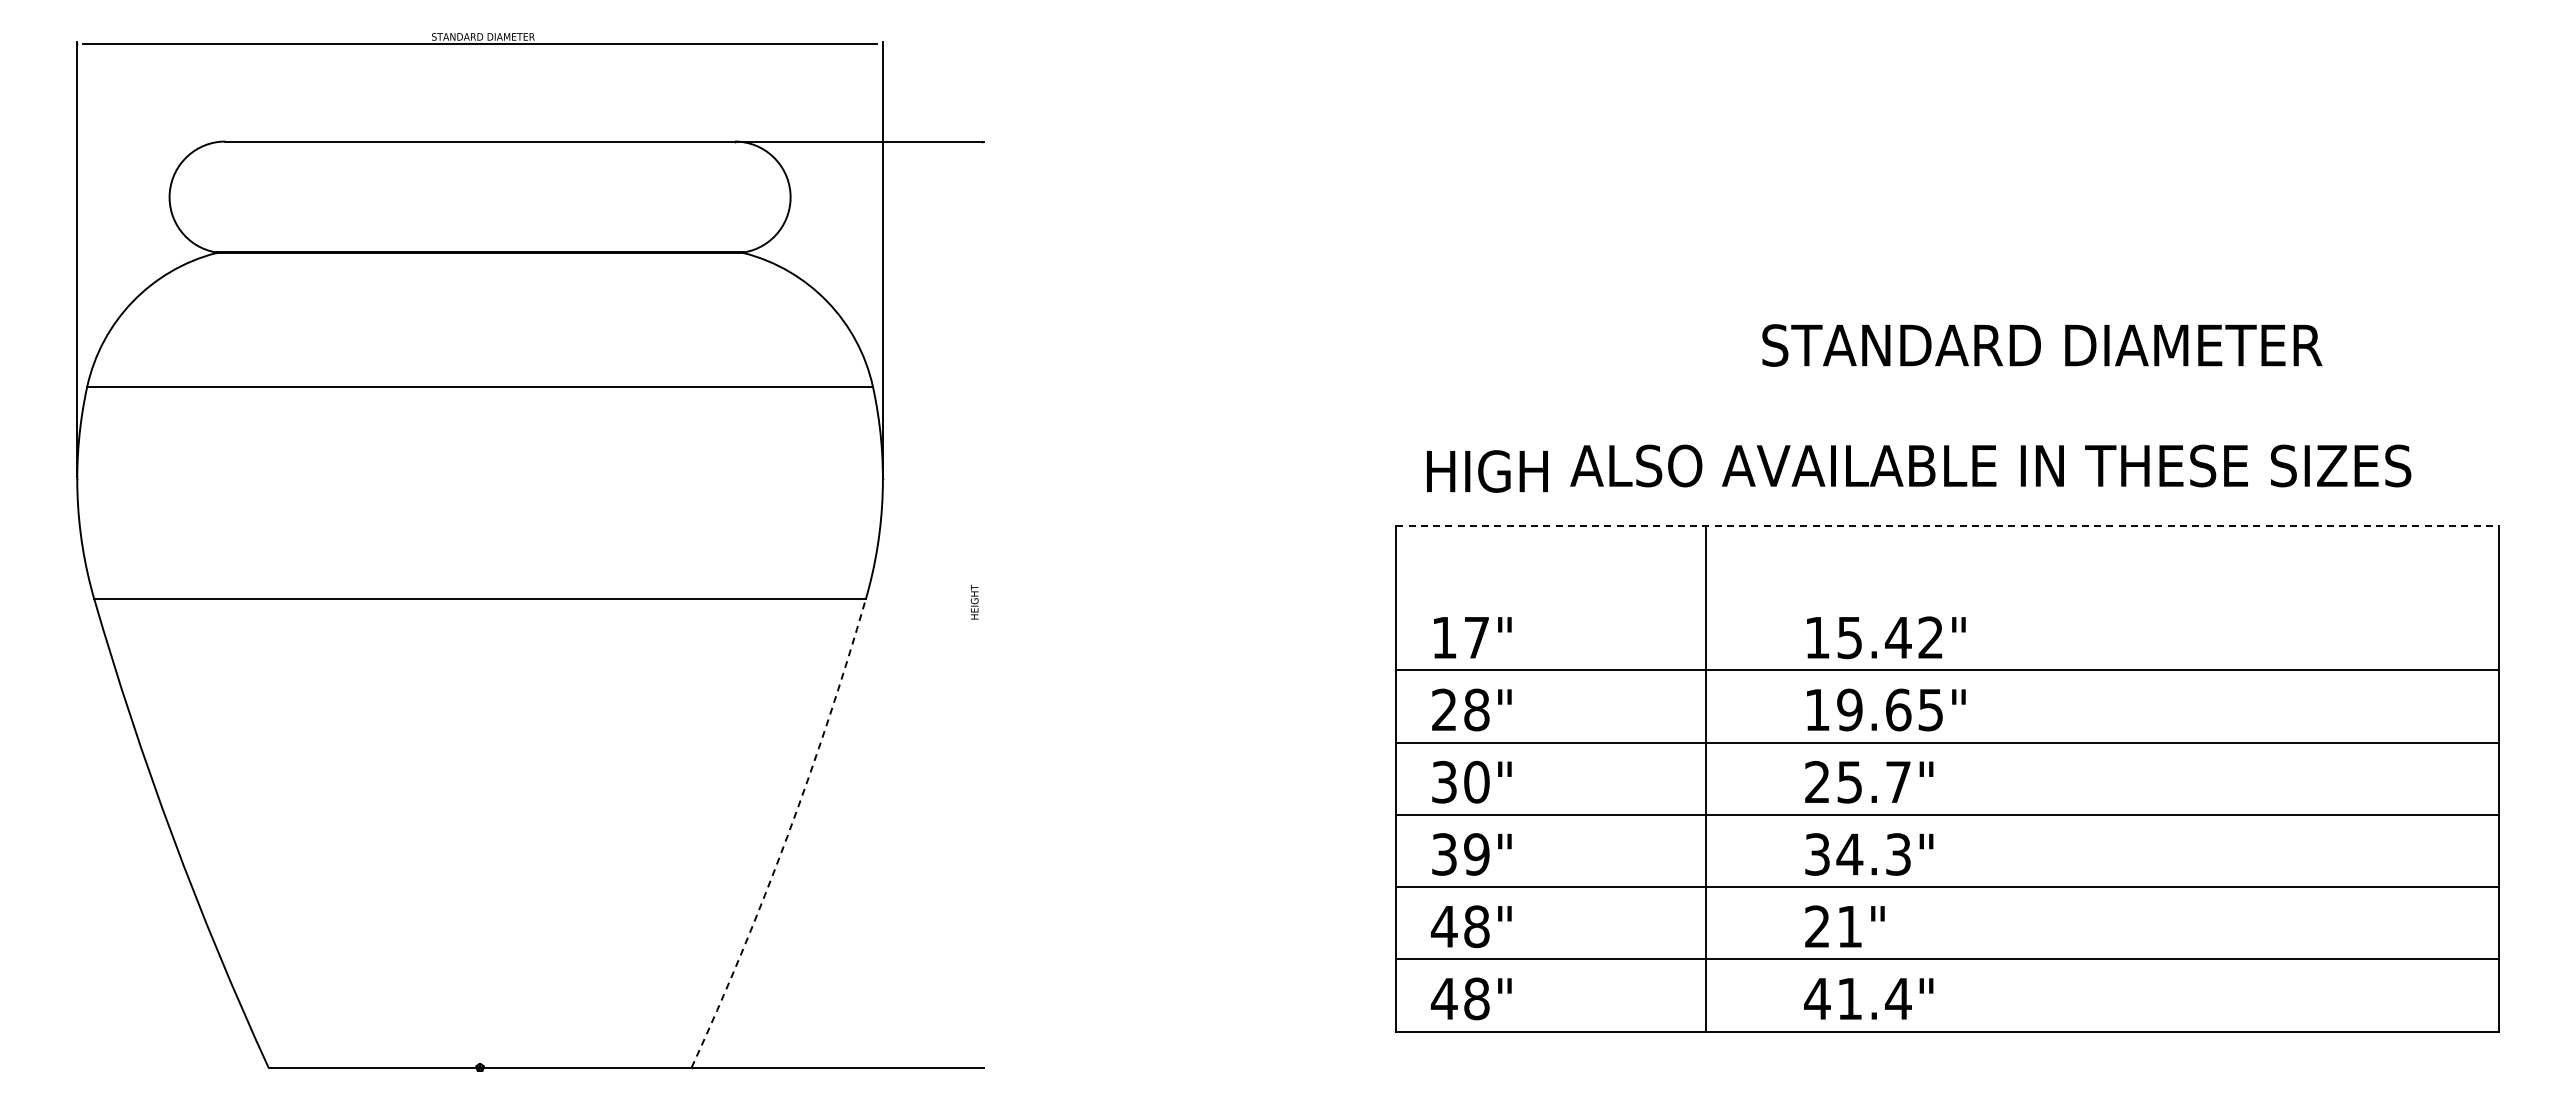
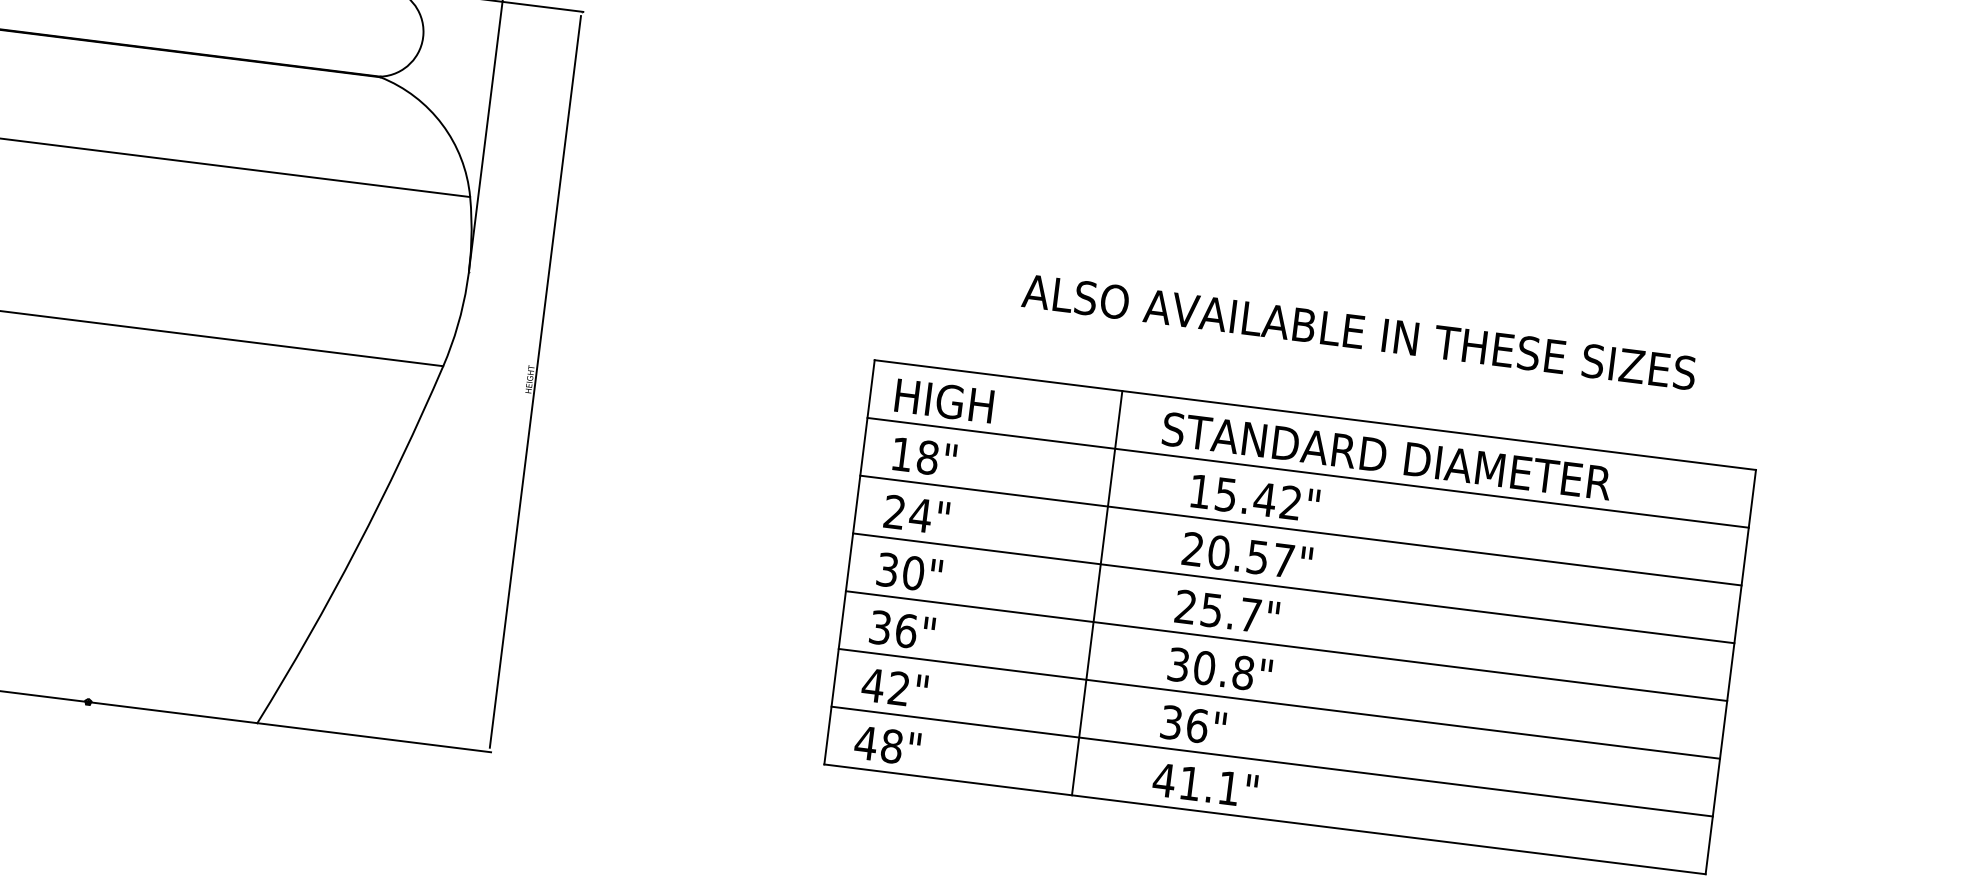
text: (2042, 345) -> (1387, 456), moved
text: (1990, 465) -> (1358, 331), moved
text: (1487, 471) -> (944, 401), moved
line: (1948, 525) -> (1316, 414), dashed -> solid
line: (1947, 598) -> (1308, 473), added
line: (981, 604) -> (535, 381), added
text: (1476, 637) -> (927, 457), 17" -> 18"
text: (1476, 709) -> (920, 515), 28" -> 24"
text: (1873, 709) -> (1237, 554), 19.65" -> 20.57"
arc: (787, 836) -> (357, 547), dashed -> solid
text: (1476, 854) -> (906, 630), 39" -> 36"
text: (1873, 854) -> (1223, 670), 34.3" -> 30.8"
text: (1476, 926) -> (898, 688), 48" -> 42"
text: (1833, 926) -> (1184, 724), 21" -> 36"
text: (1898, 998) -> (1229, 788), 41.4" -> 41.1"

